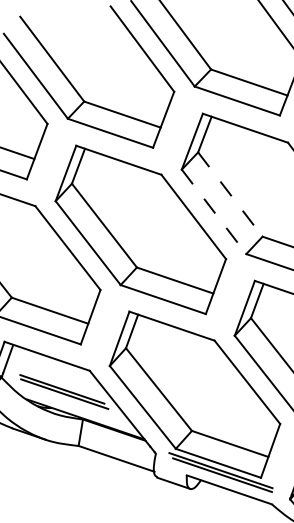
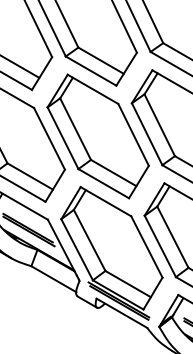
line: (230, 195) -> (159, 125), dashed -> solid
line: (214, 212) -> (147, 134), dashed -> solid

